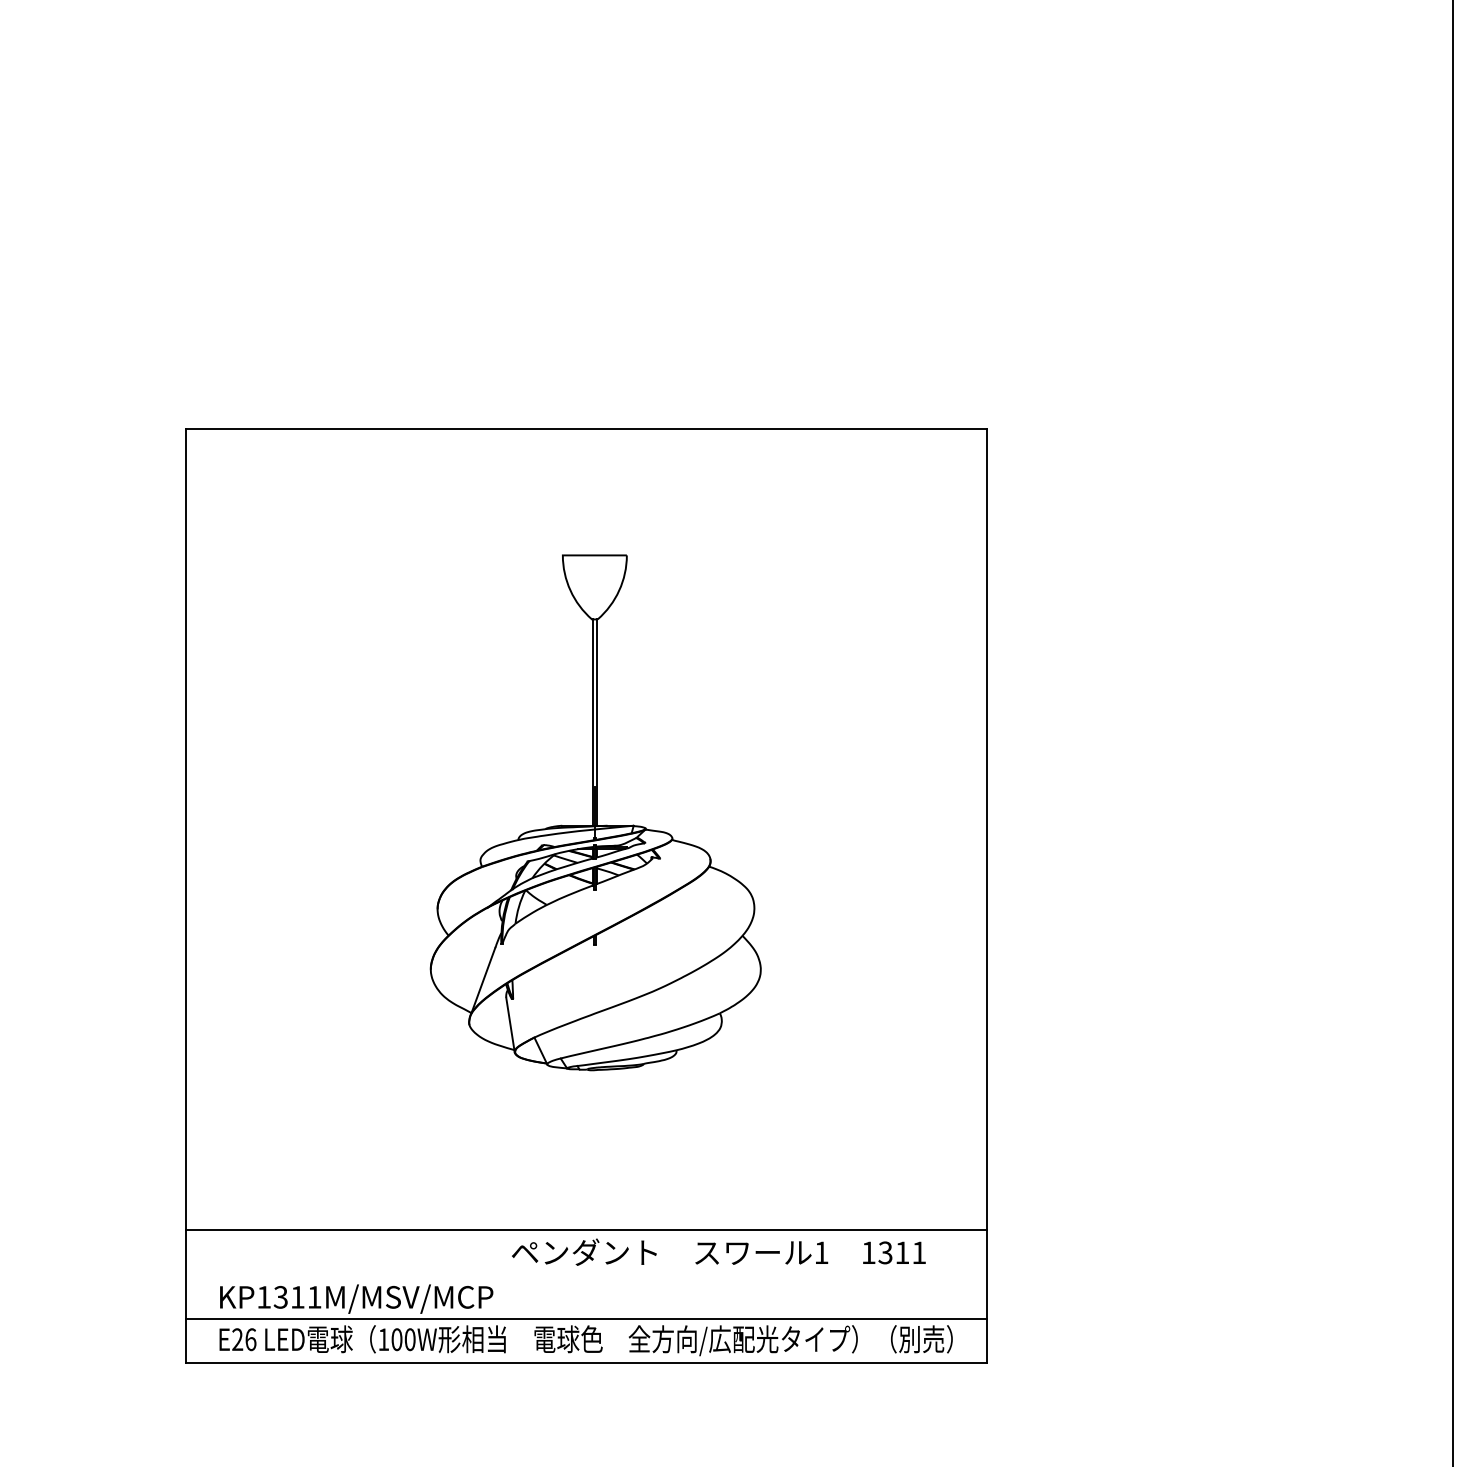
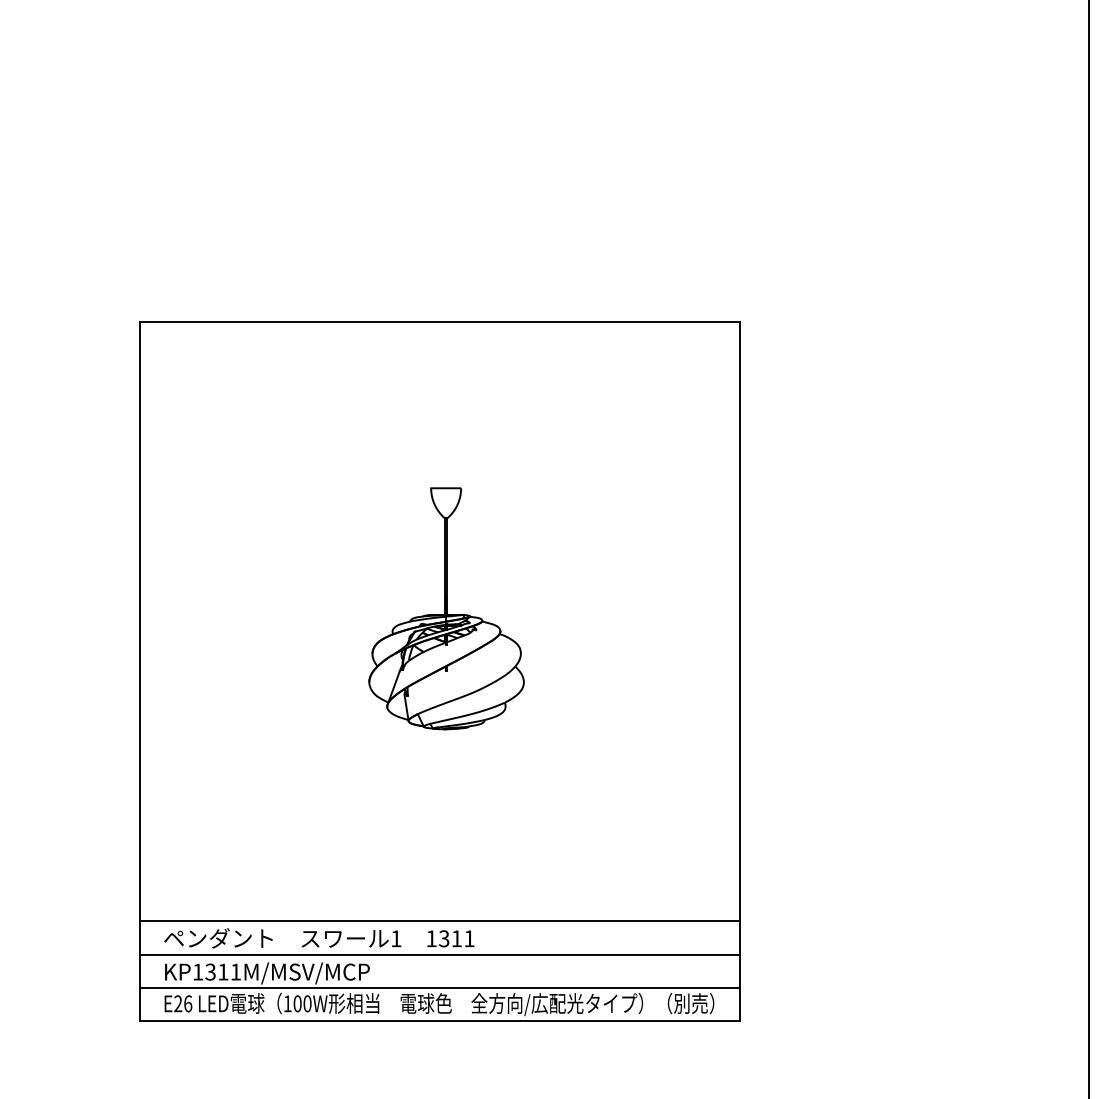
part: (595, 812) -> (446, 608), size x0.62
text: (718, 1251) -> (319, 937), moved
line: (586, 1274) -> (439, 954), added

